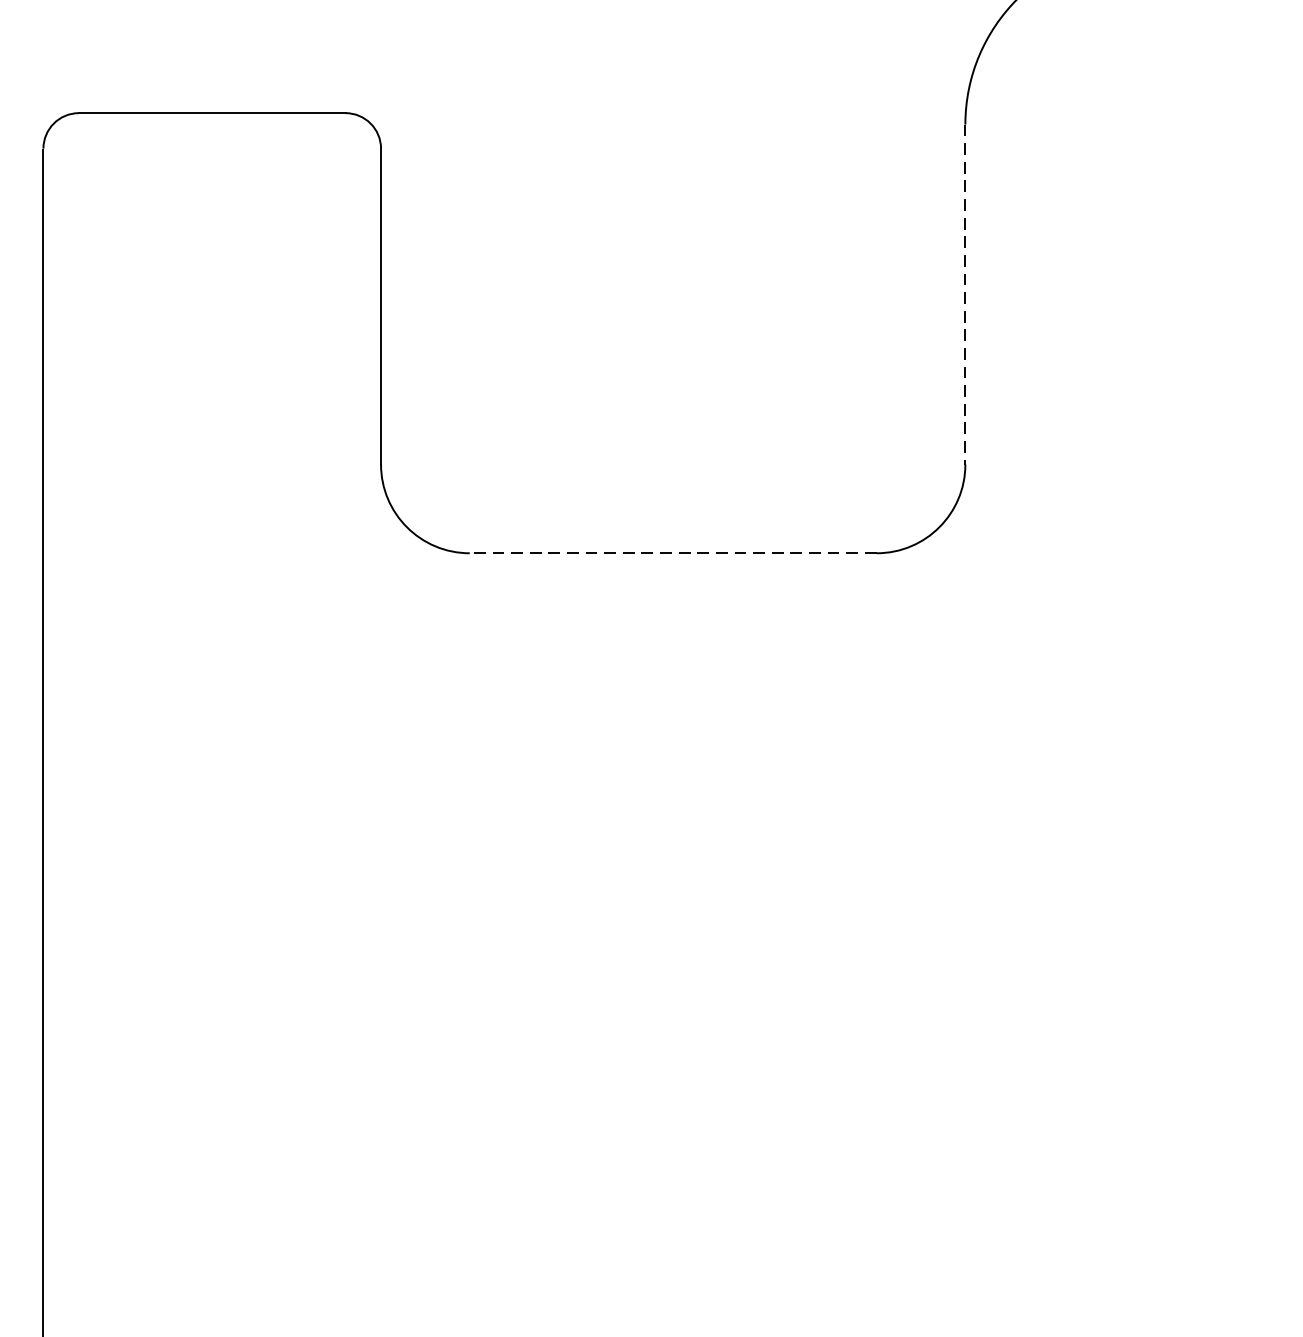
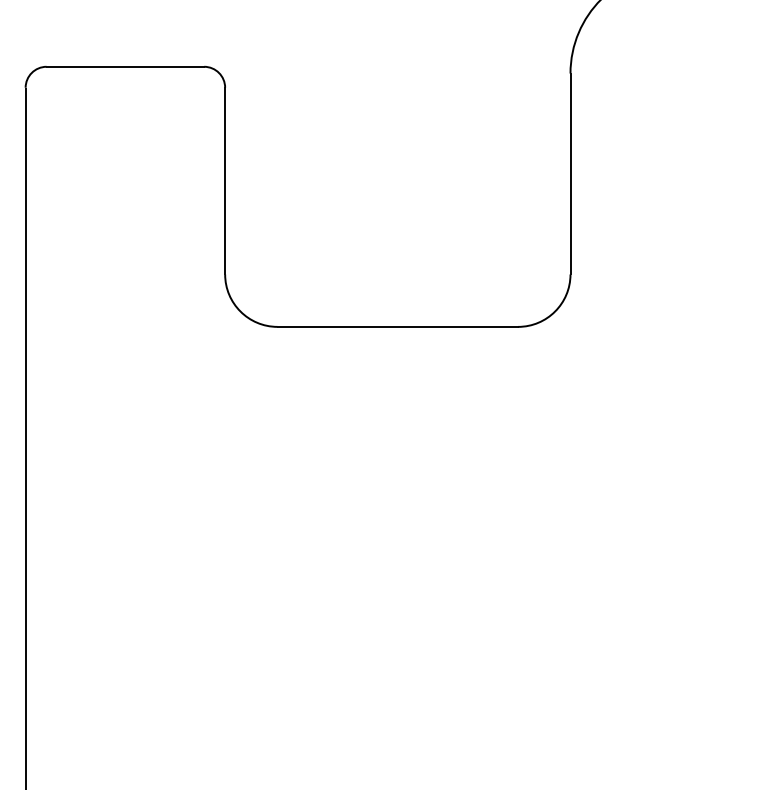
line: (965, 295) -> (570, 174), dashed -> solid
line: (672, 552) -> (397, 326), dashed -> solid

